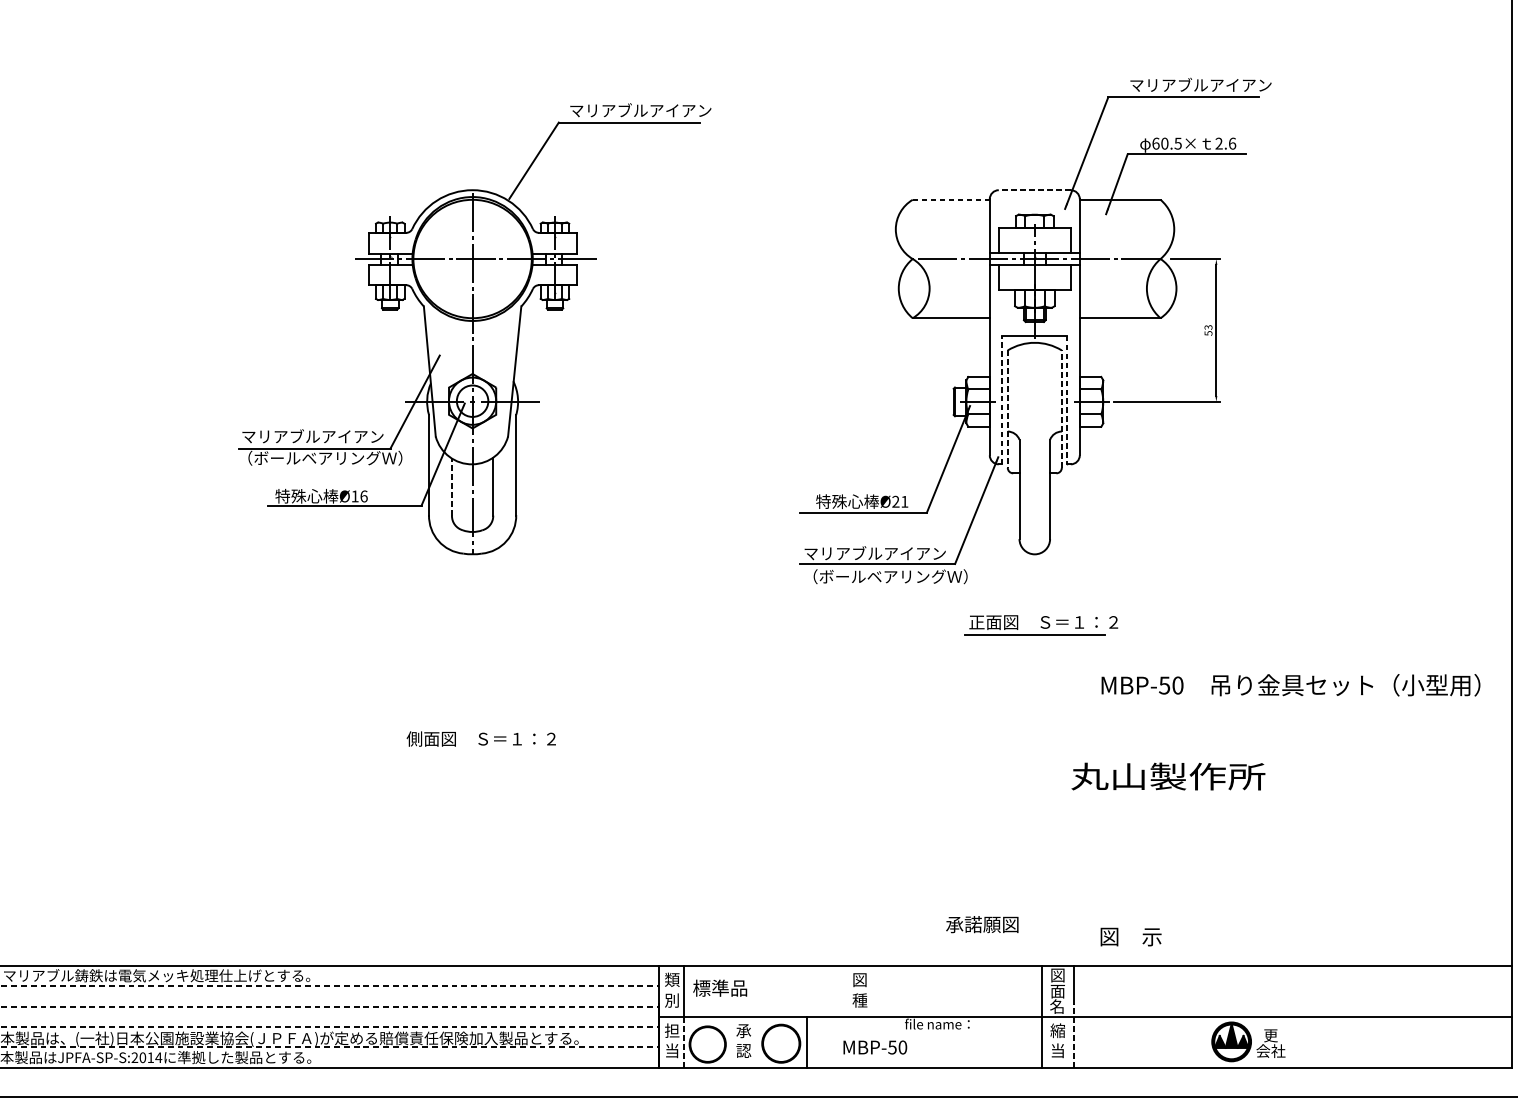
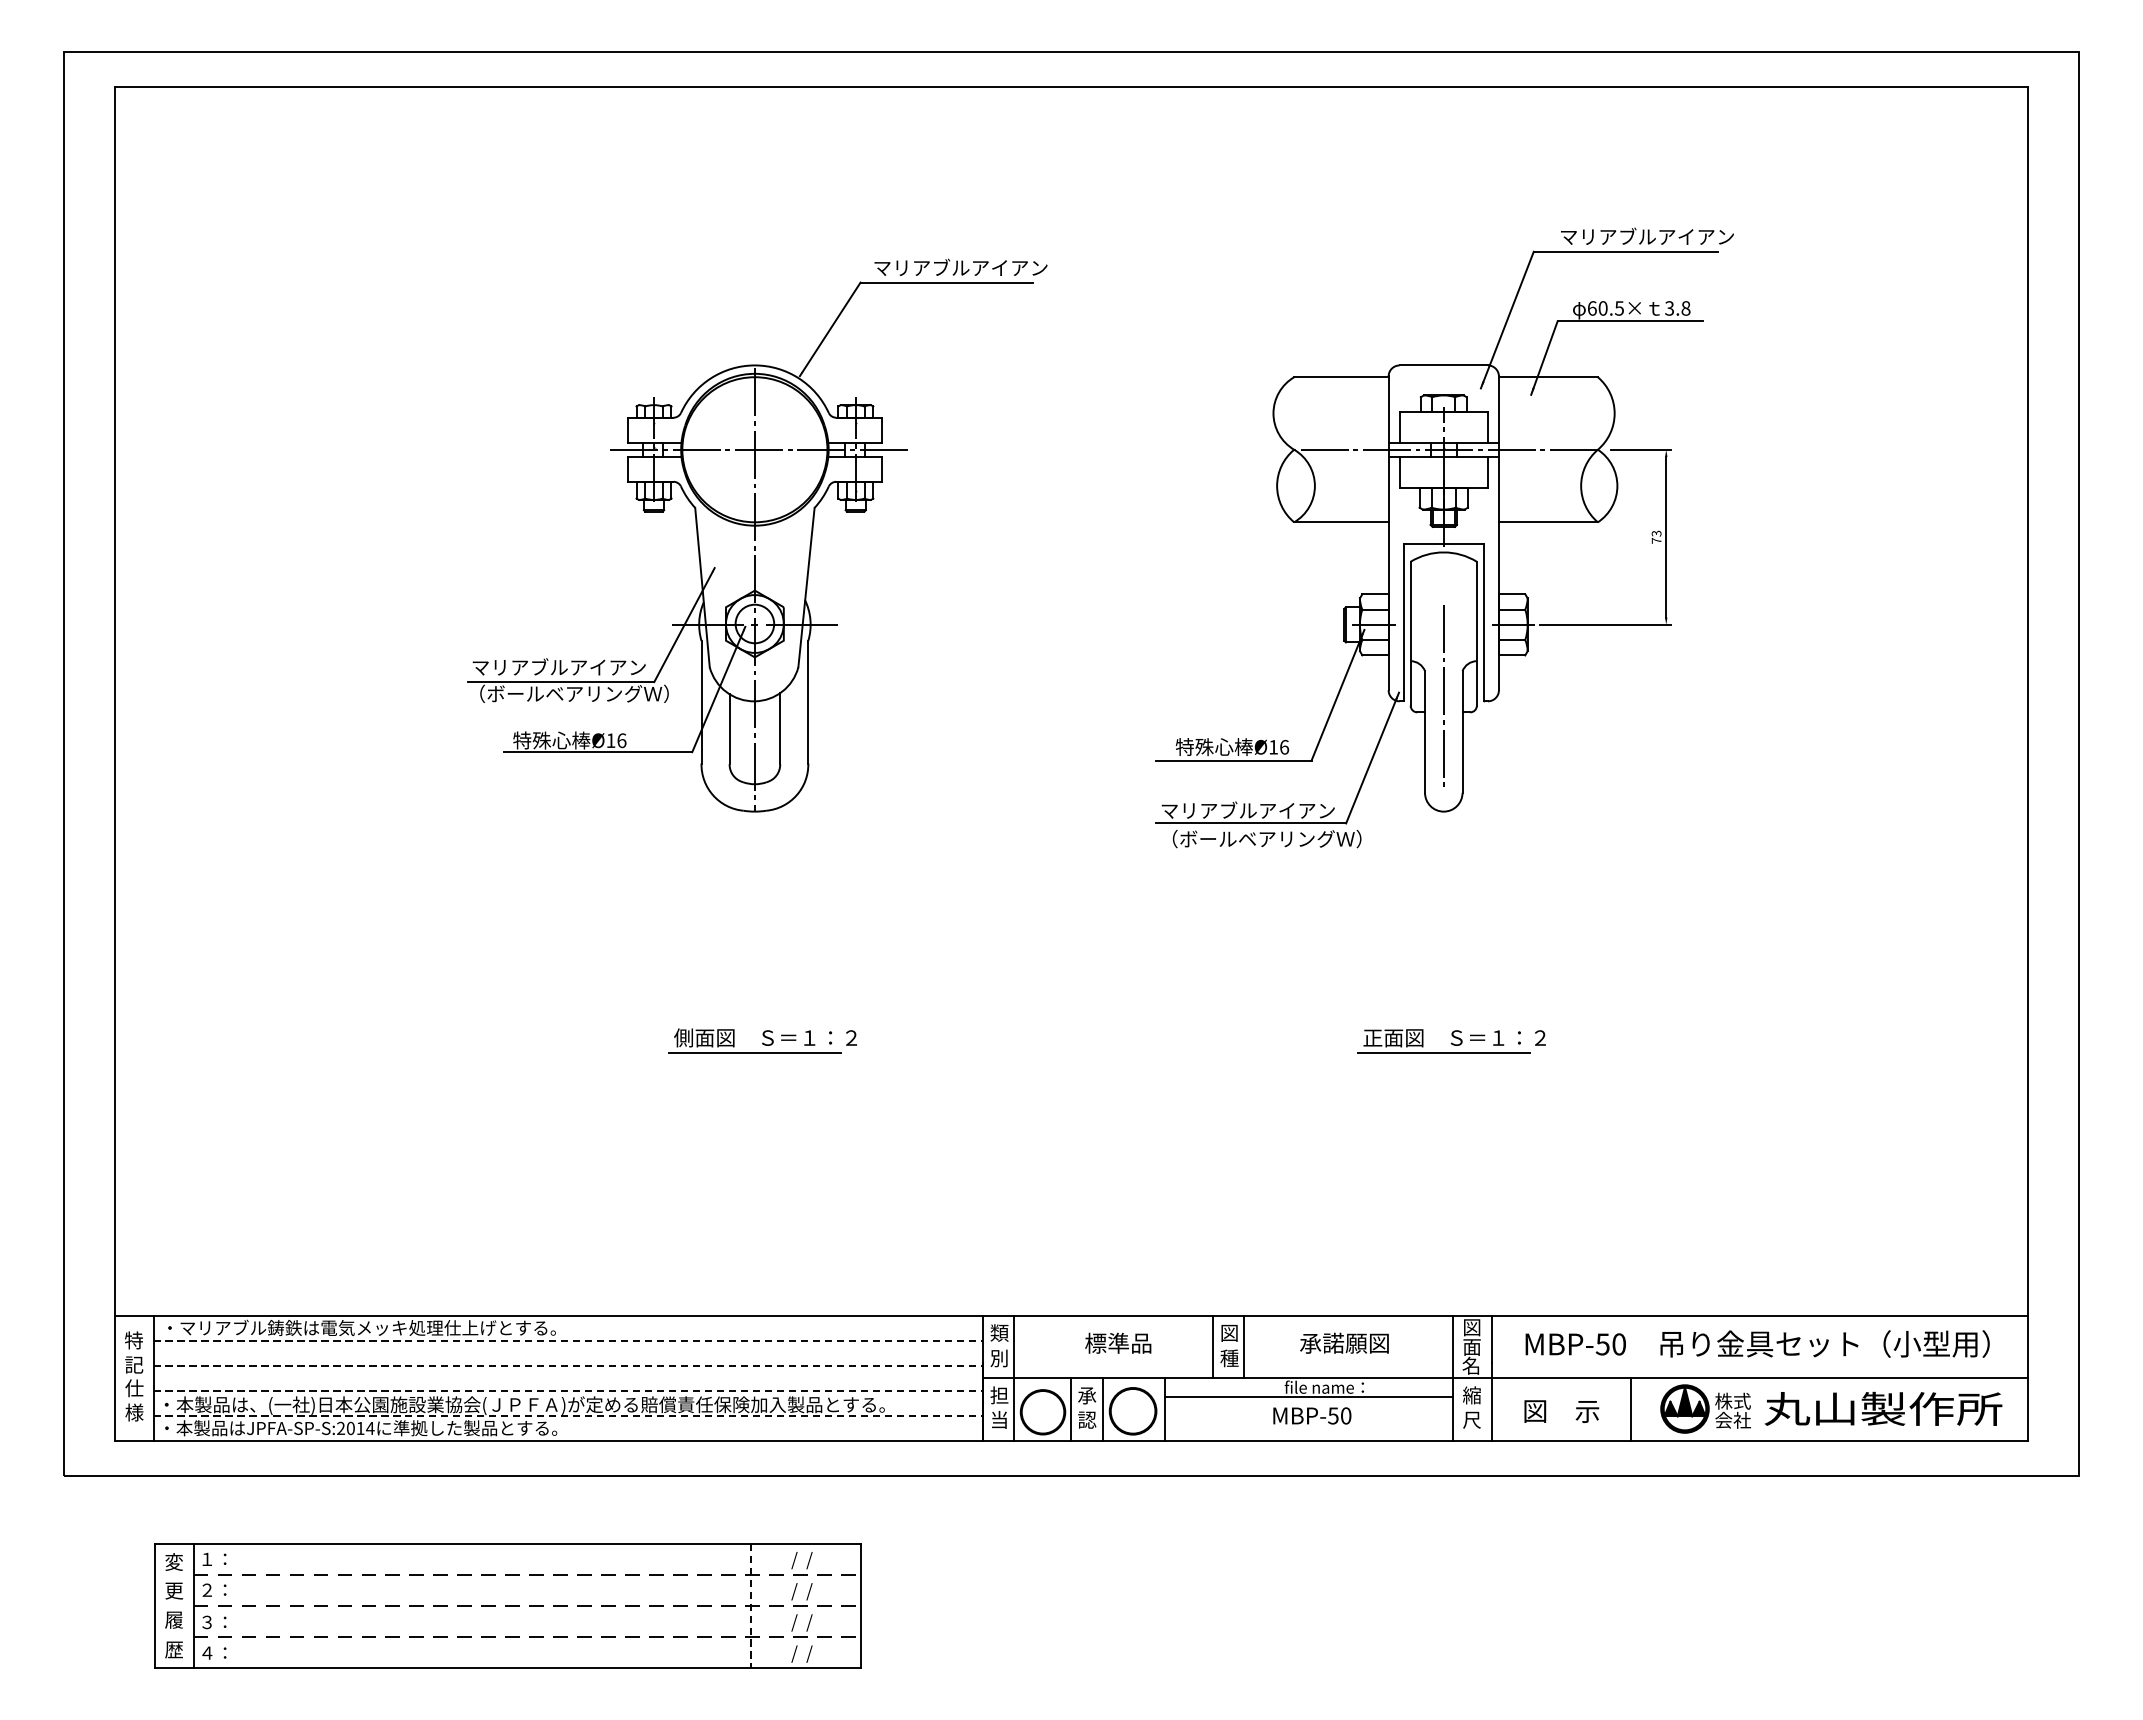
text: (1225, 143) -> (1677, 308), 2.6 -> 3.8
line: (1034, 190) -> (1443, 365), dashed -> solid
line: (951, 200) -> (1341, 377), dashed -> solid
text: (1208, 333) -> (1656, 540), 53 -> 73
line: (1002, 399) -> (1404, 622), dashed -> solid
line: (1067, 399) -> (1483, 622), dashed -> solid
line: (1007, 408) -> (1410, 633), dashed -> solid
line: (1061, 408) -> (1476, 633), dashed -> solid
line: (1034, 461) -> (1443, 697), added
line: (451, 487) -> (729, 729), dashed -> solid
text: (900, 501) -> (1279, 746), Ø21 -> Ø16
part: (1041, 625) -> (1451, 1041), moved
text: (1290, 684) -> (1757, 1343), moved
line: (472, 750) -> (754, 1052), added
text: (1168, 776) -> (1883, 1408), moved
text: (982, 923) -> (1344, 1342), moved
text: (1130, 936) -> (1561, 1411), moved
text: (720, 987) -> (1118, 1342), moved
line: (846, 990) -> (1213, 1346), added
line: (872, 990) -> (1244, 1346), added
line: (924, 1032) -> (1308, 1397), added
text: (1270, 1034) -> (1732, 1400), 更 -> 株式
line: (1073, 1035) -> (1491, 1401), dashed -> solid
line: (684, 1041) -> (1014, 1408), dashed -> solid
line: (730, 1042) -> (1071, 1409), added
line: (756, 1042) -> (1102, 1409), added
line: (1187, 1042) -> (1631, 1409), added
text: (875, 1047) -> (1312, 1415), moved
text: (1057, 1050) -> (1471, 1419), 当 -> 尺

